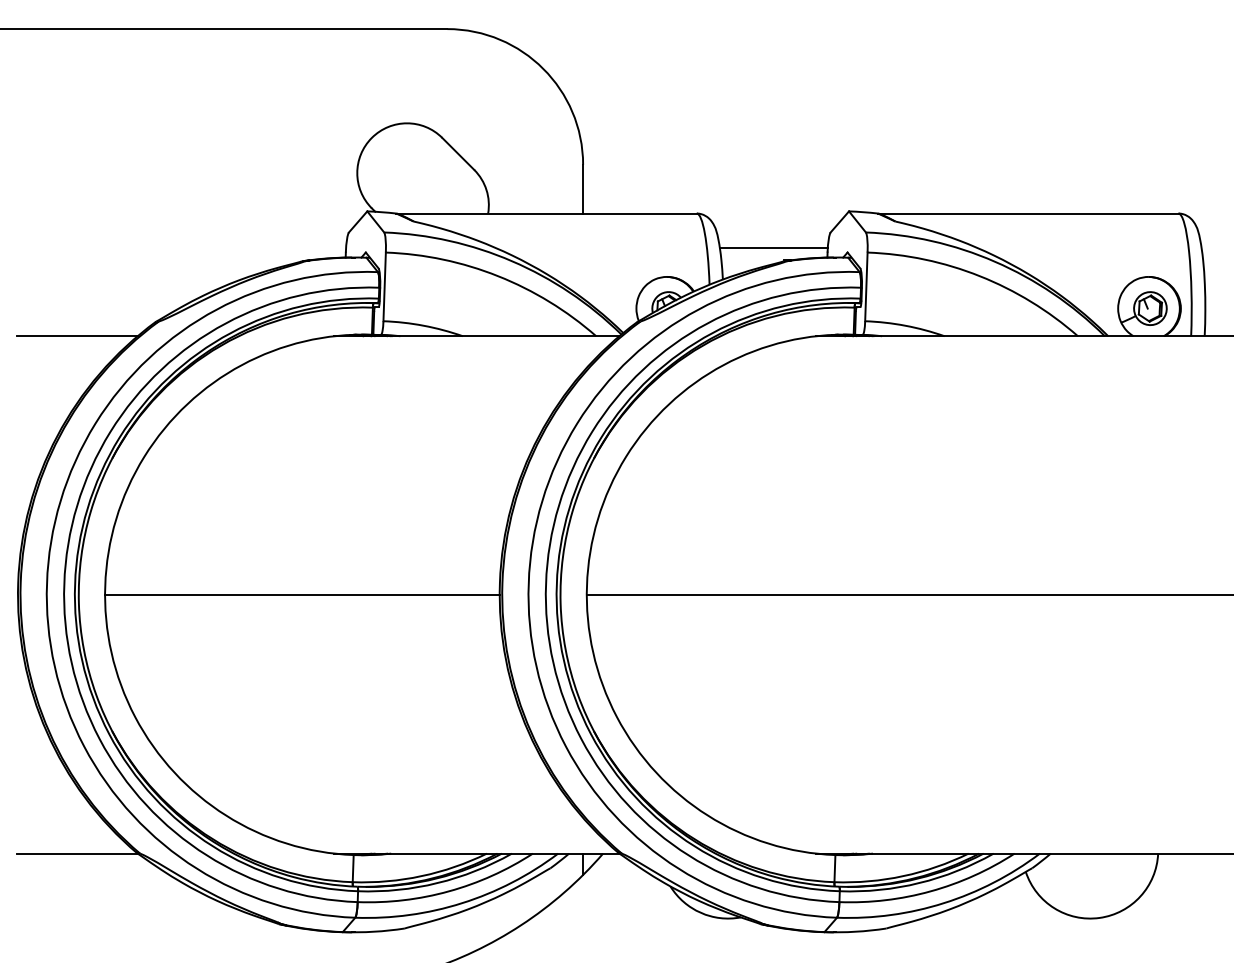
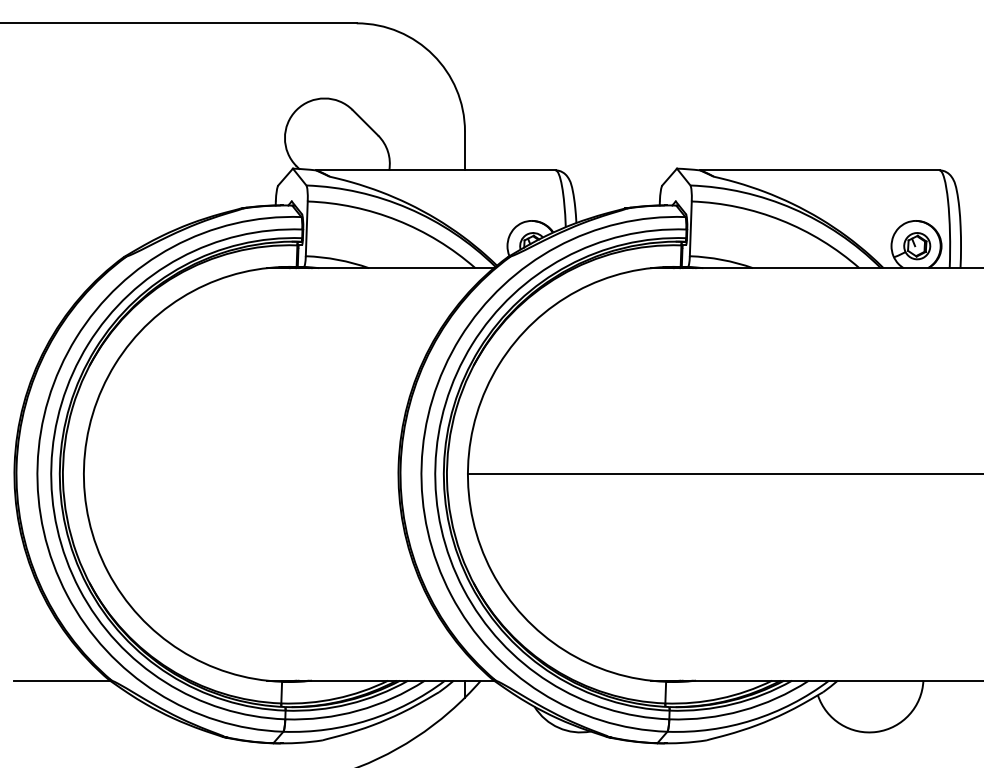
line: (773, 247) -> (616, 197), removed
line: (77, 336) -> (61, 268), removed
line: (302, 594) -> (241, 474), removed

